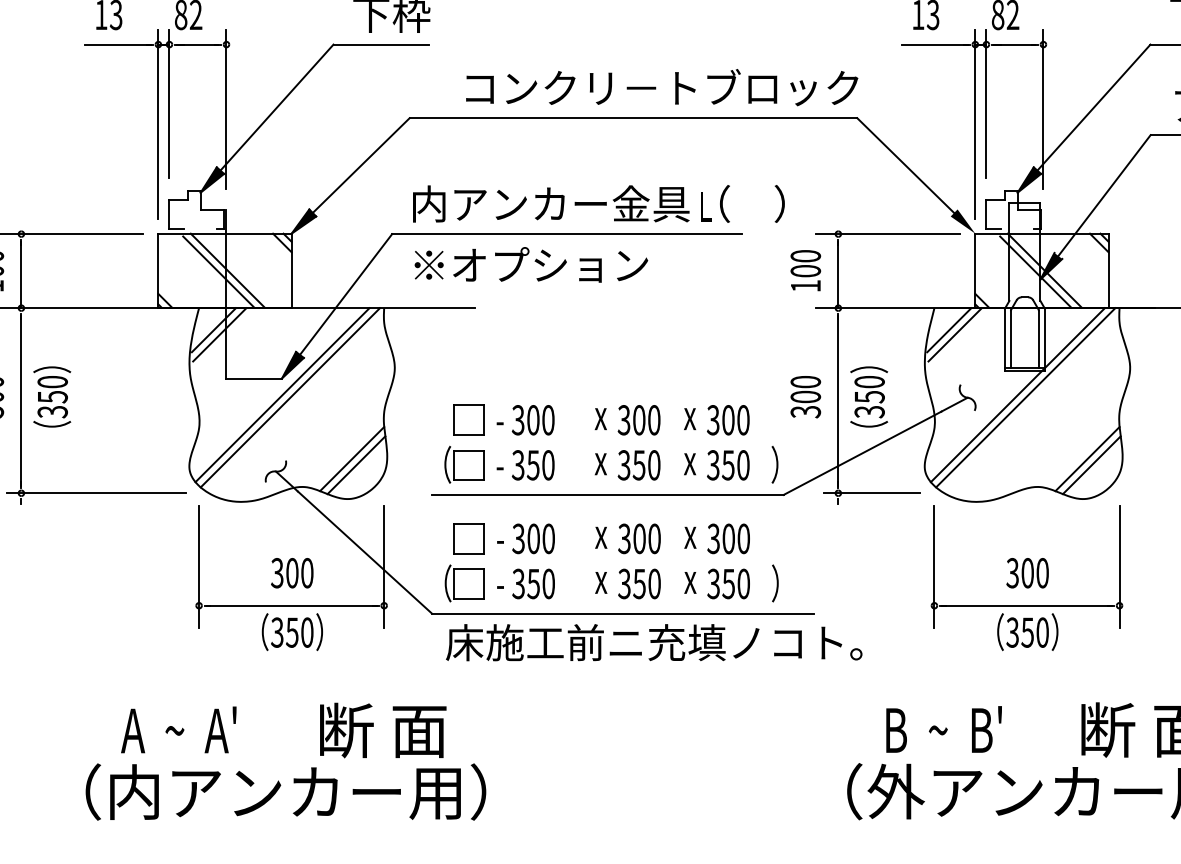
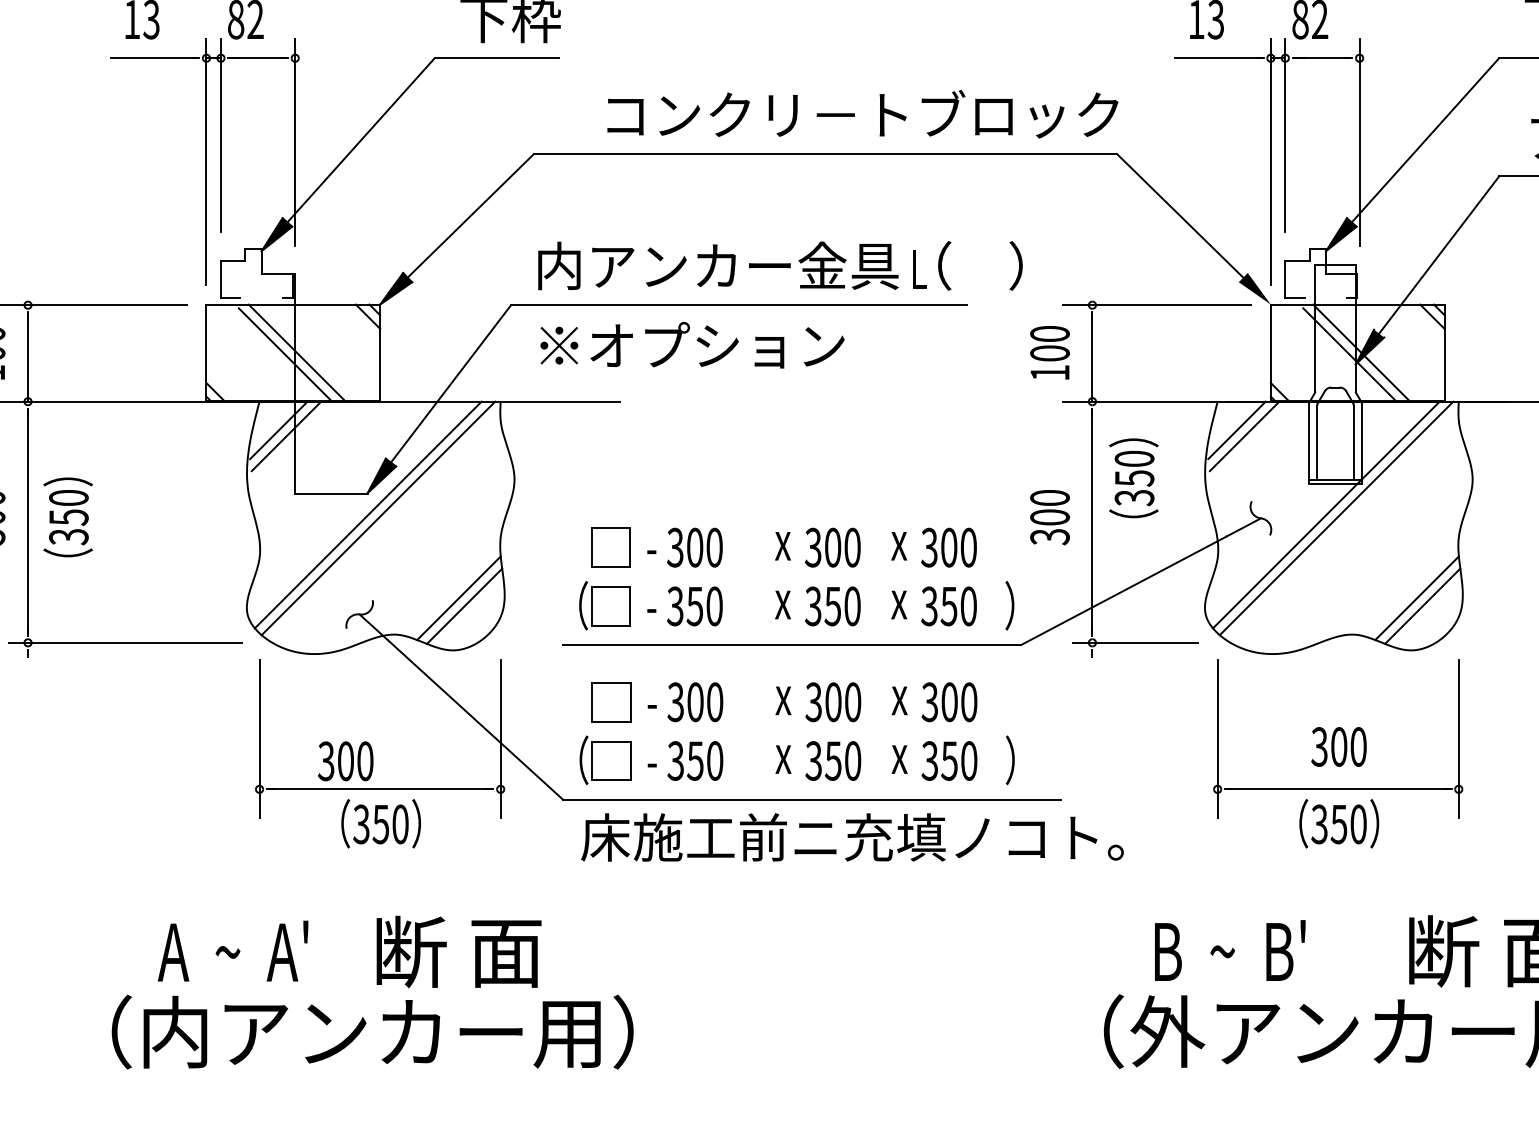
text: (869, 396) -> (1134, 477), moved
text: (292, 573) -> (346, 761), moved
text: (383, 730) -> (459, 951), moved

